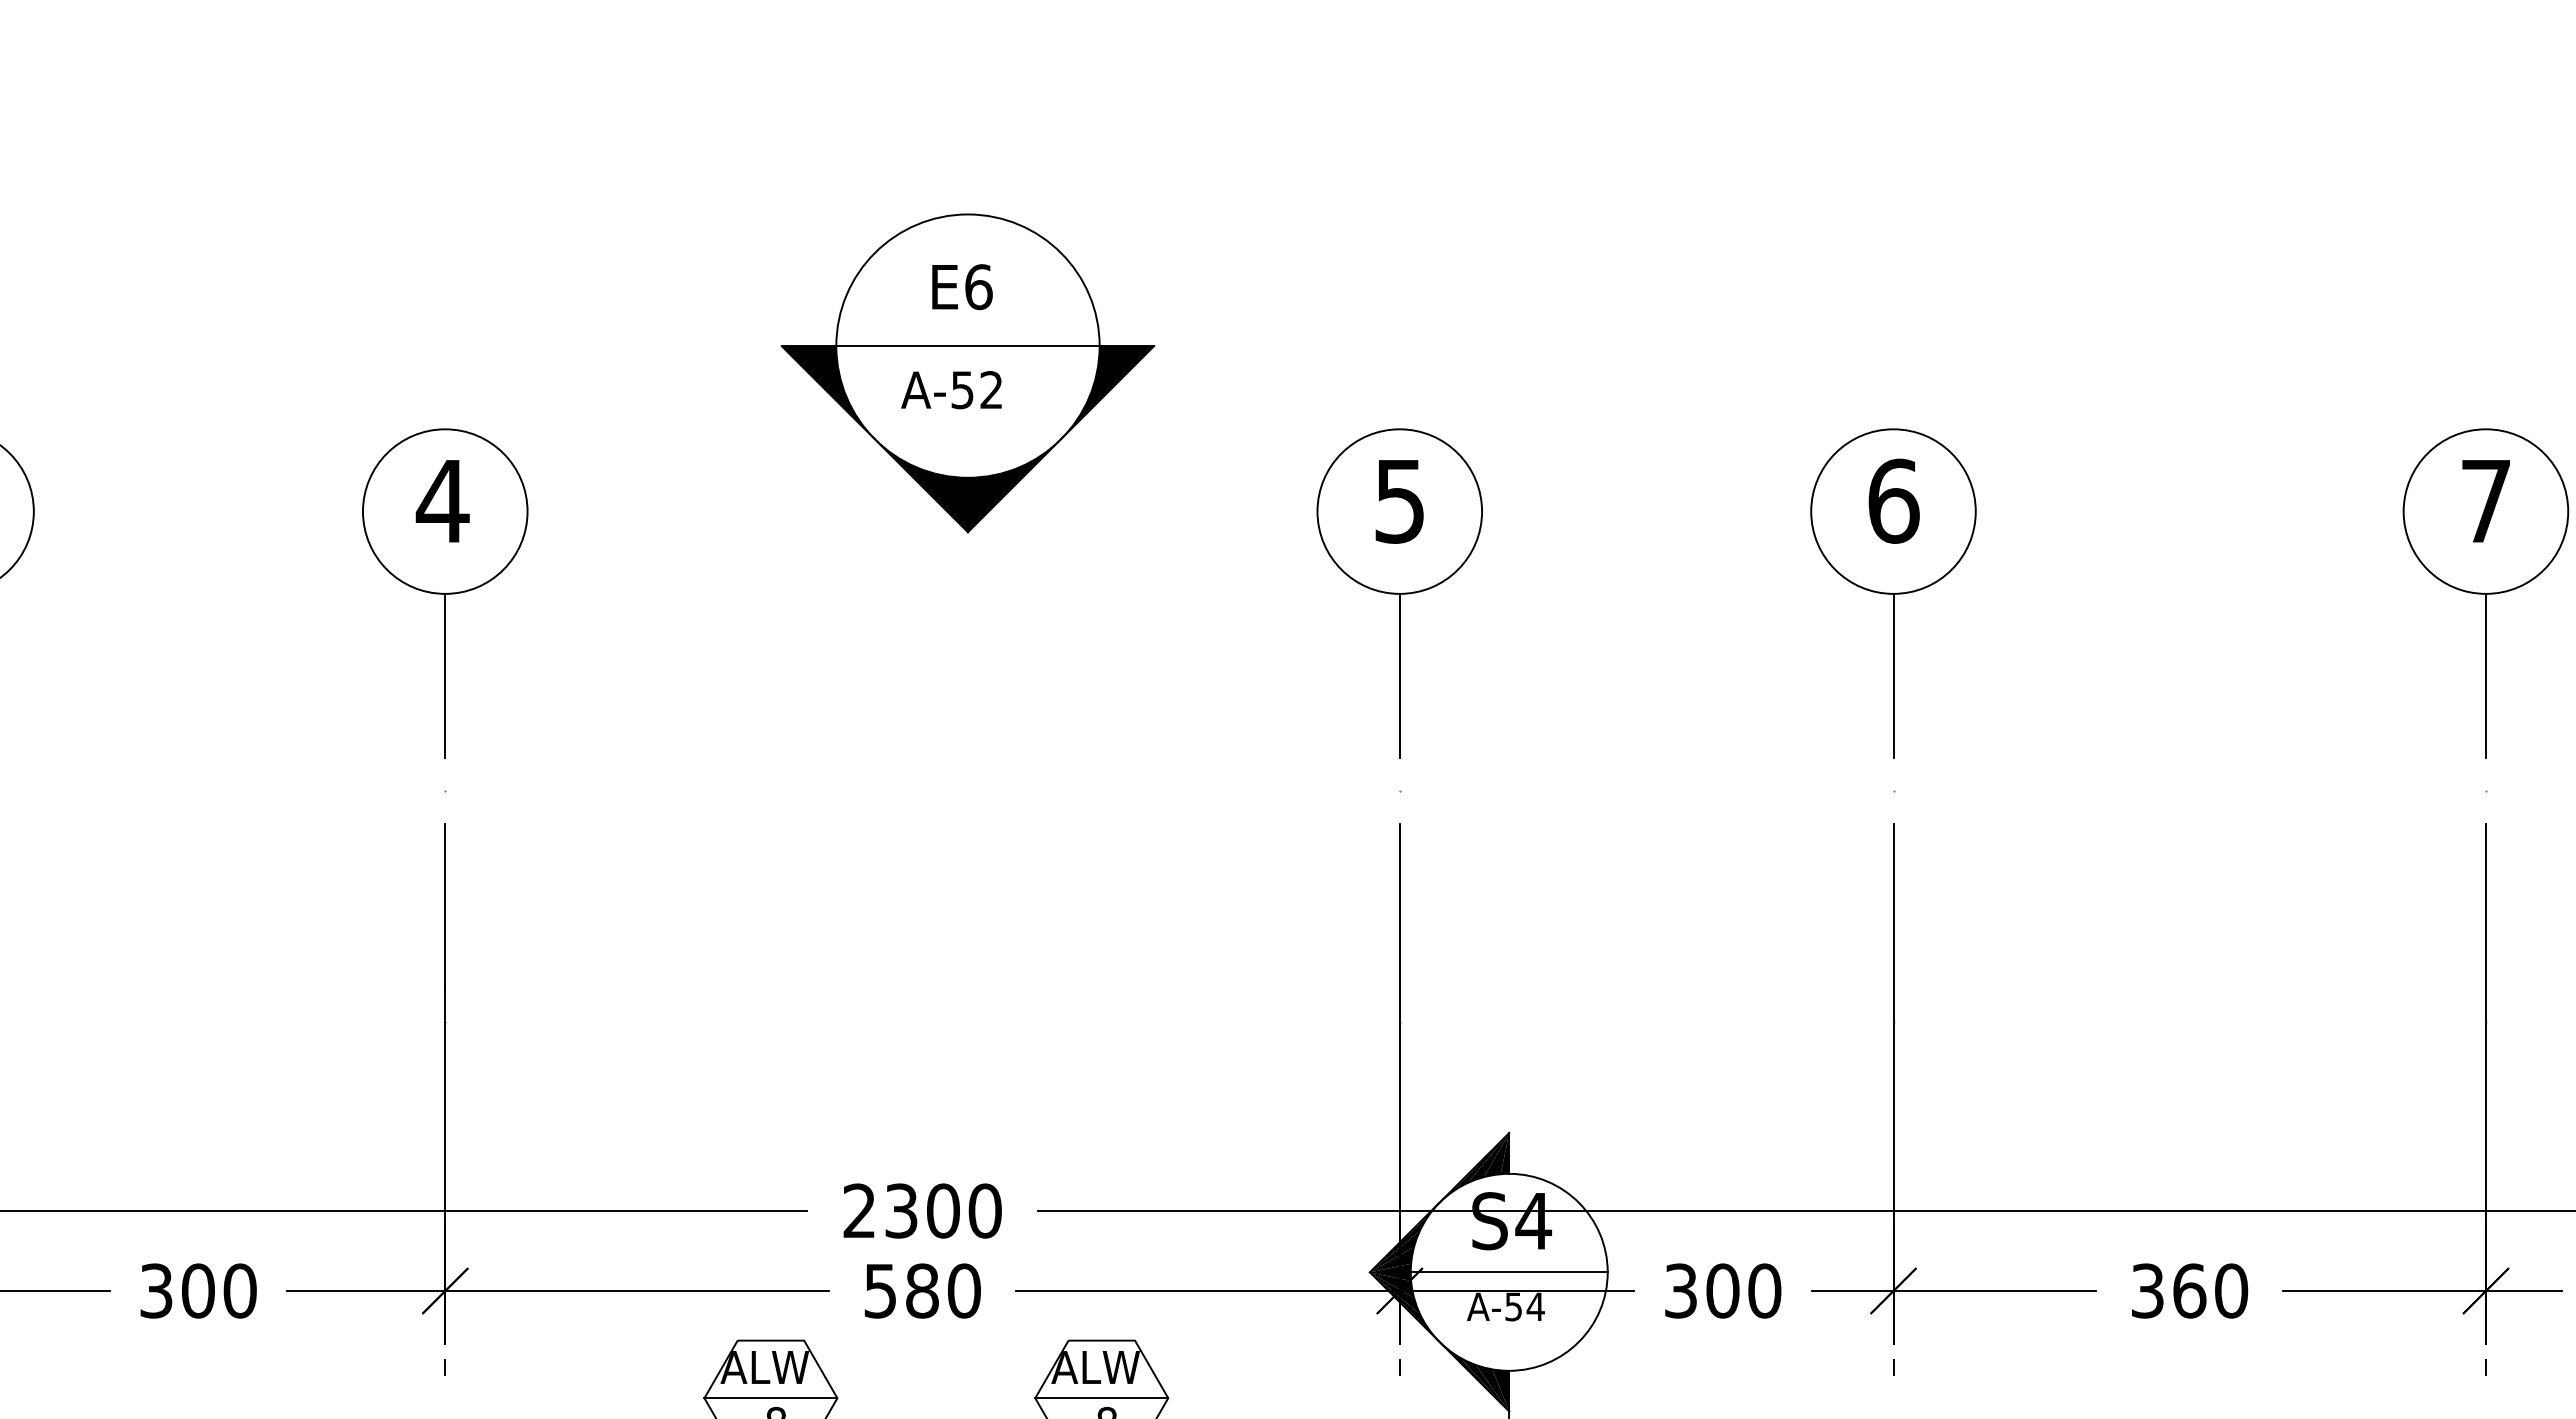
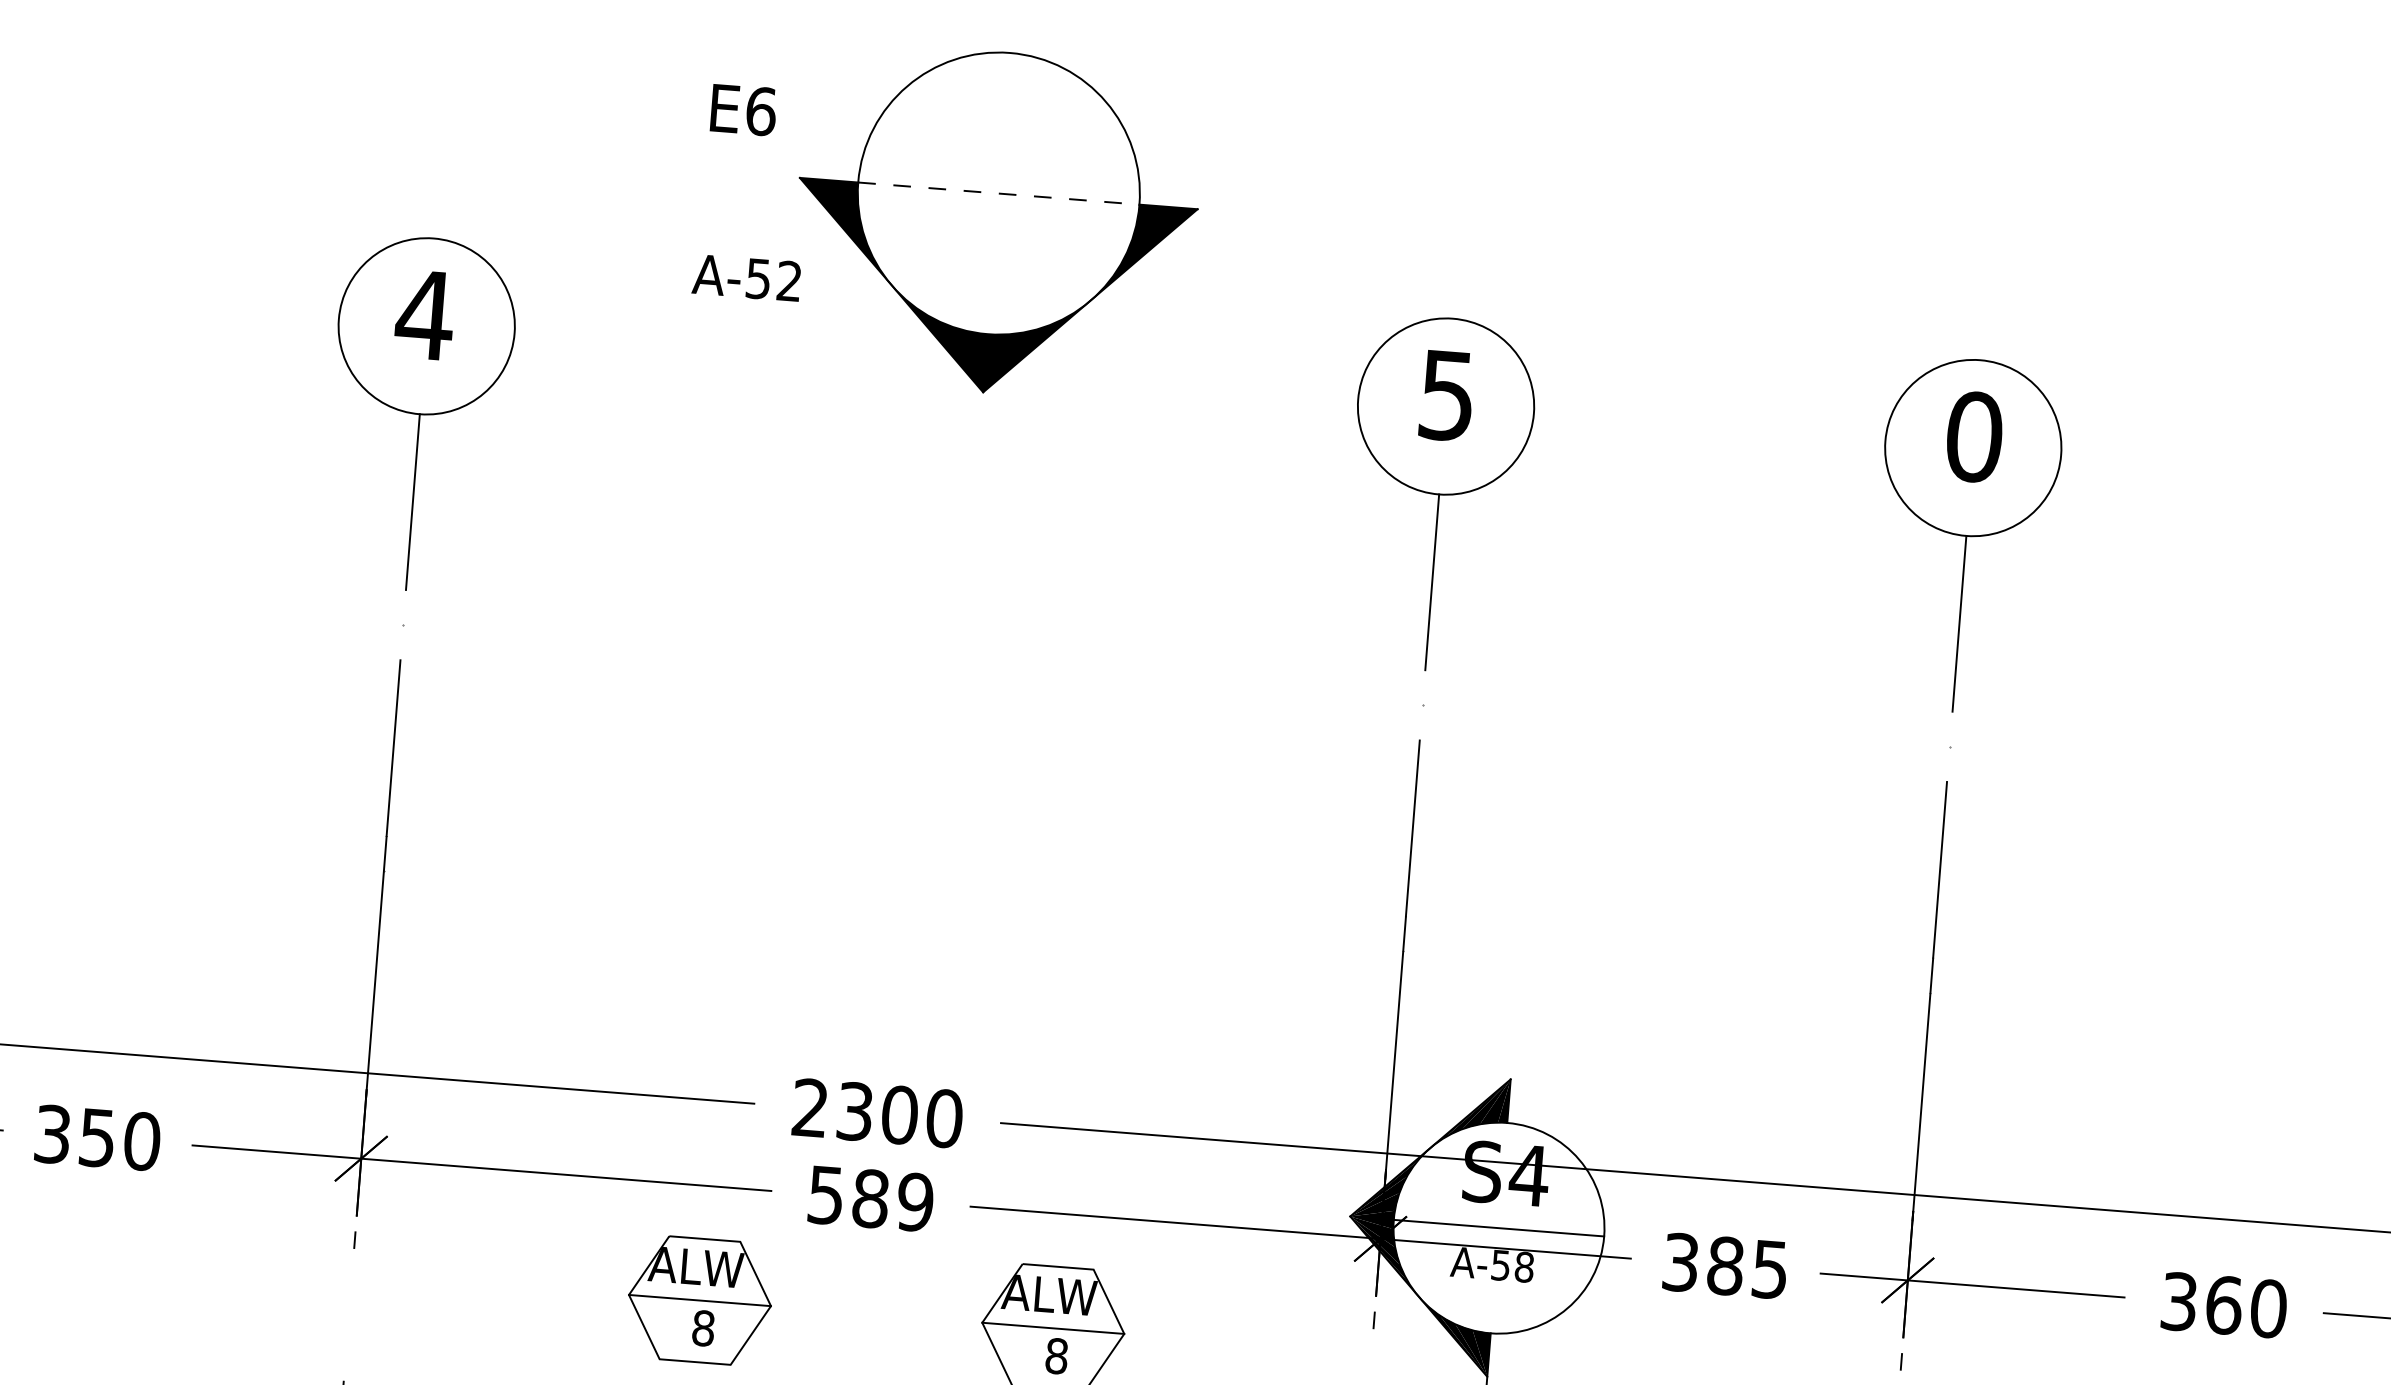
text: (962, 287) -> (743, 110), moved
line: (967, 346) -> (998, 193), solid -> dashed
text: (951, 390) -> (746, 278), moved
text: (1893, 500) -> (1974, 436), 6 -> 0
text: (197, 1290) -> (96, 1137), 300 -> 350
text: (963, 1290) -> (914, 1201), 580 -> 589
text: (1743, 1290) -> (1747, 1267), 300 -> 385
text: (1535, 1306) -> (1524, 1266), A-54 -> A-58

